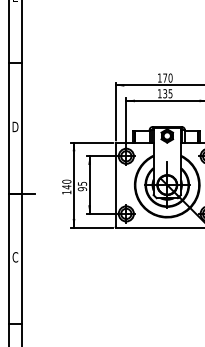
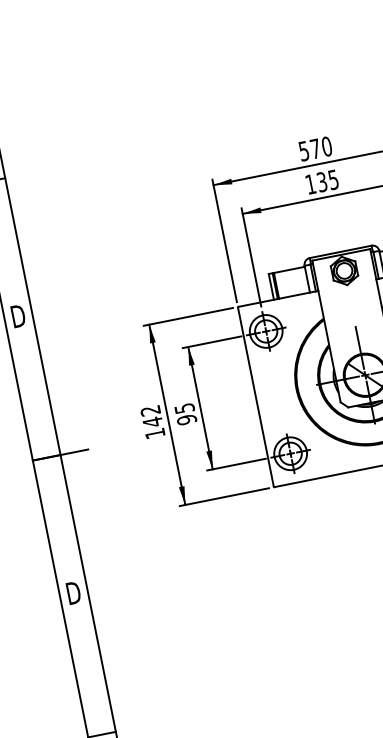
text: (159, 77) -> (303, 150), 170 -> 570
text: (66, 181) -> (149, 410), 140 -> 142
text: (15, 257) -> (73, 593), C -> D

